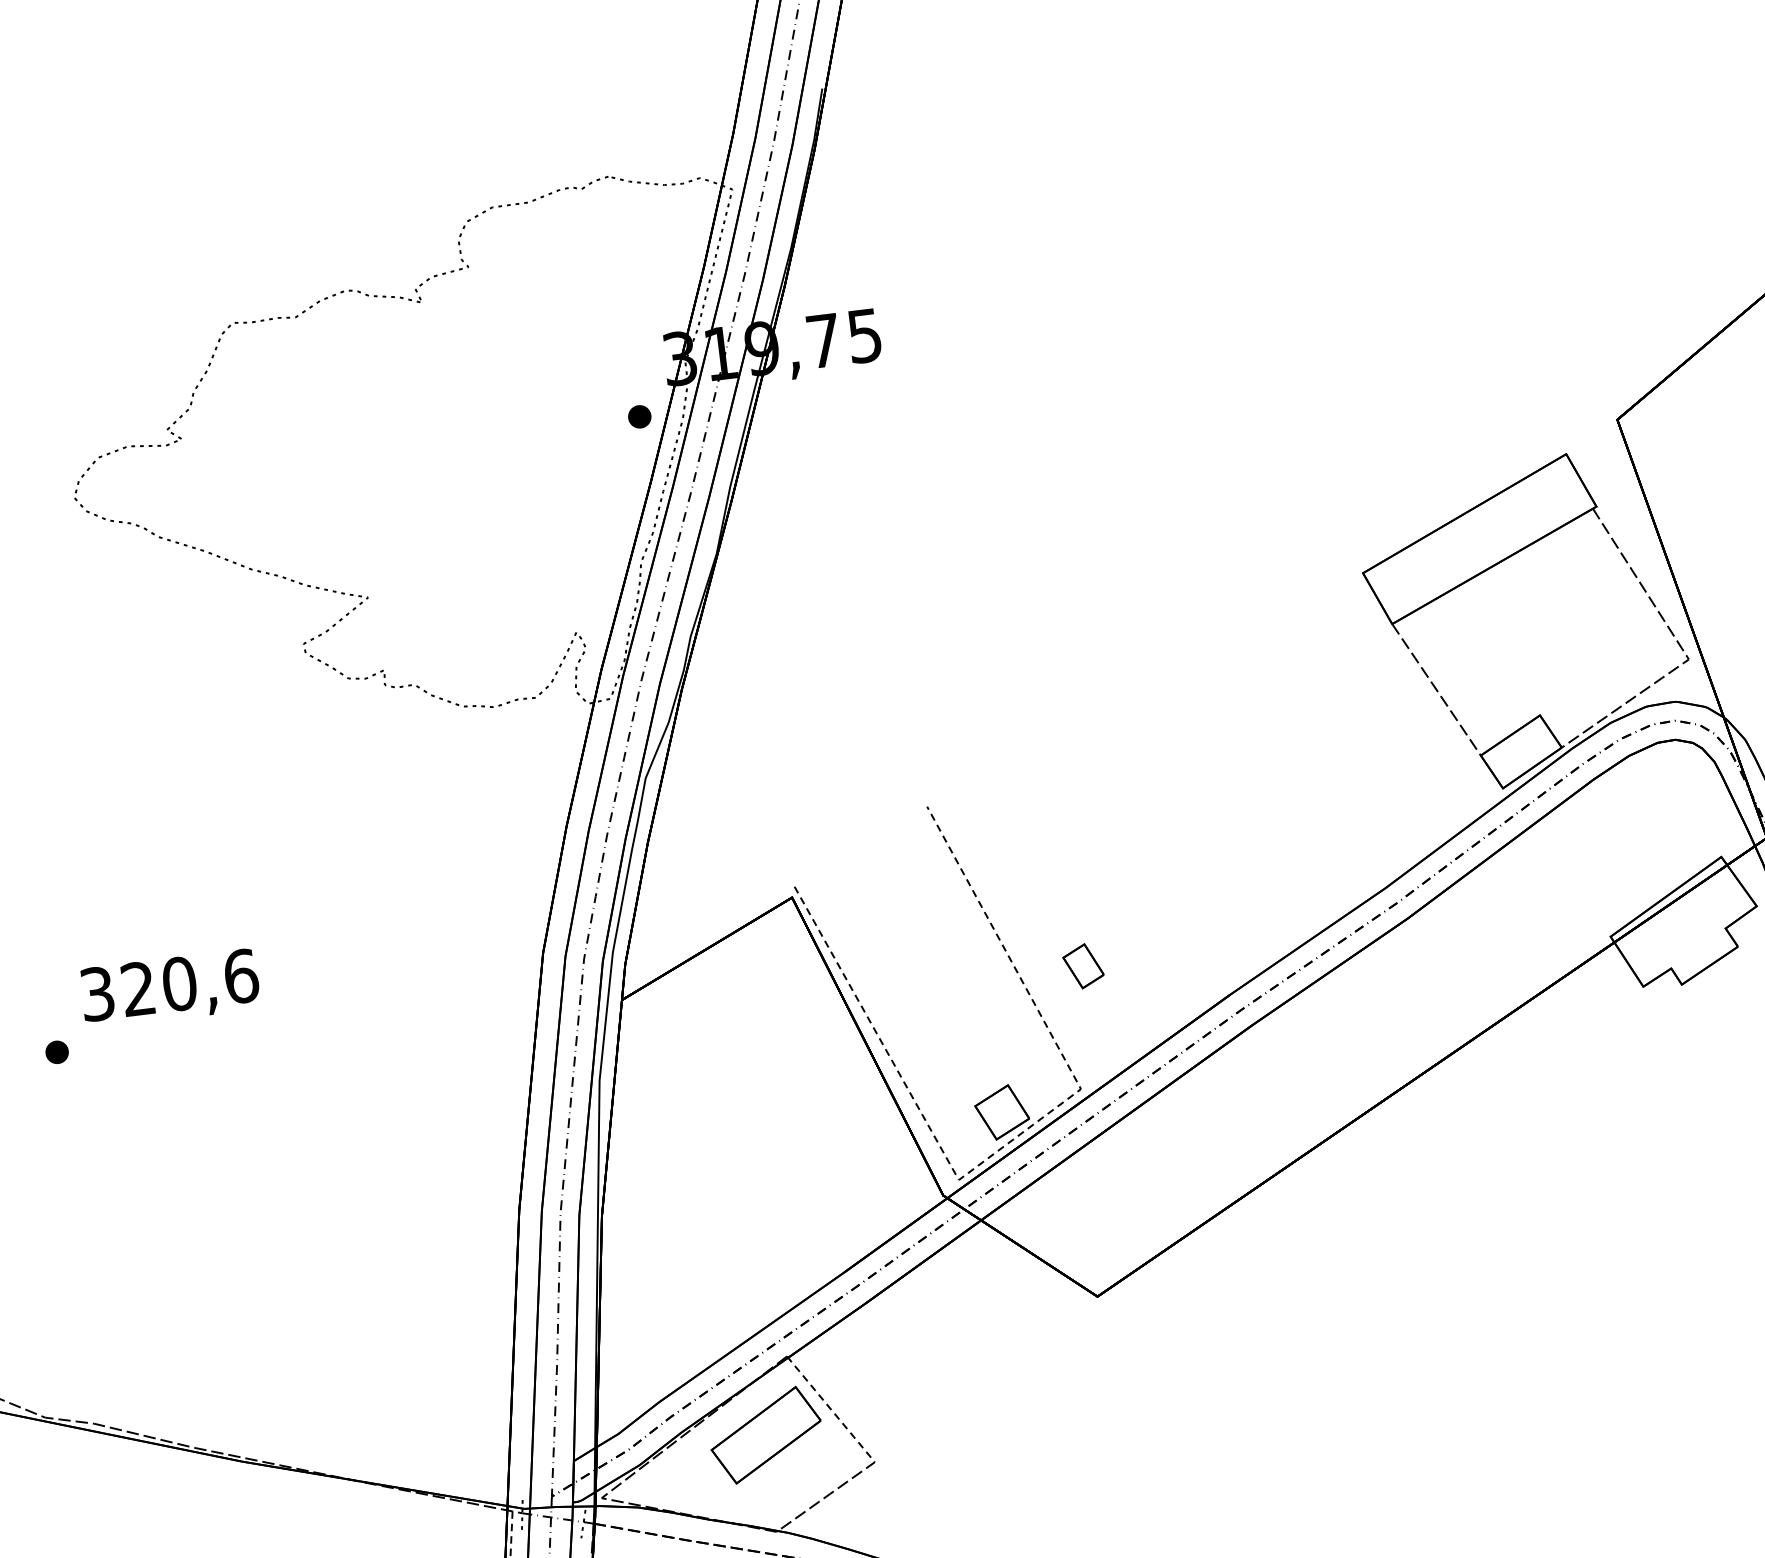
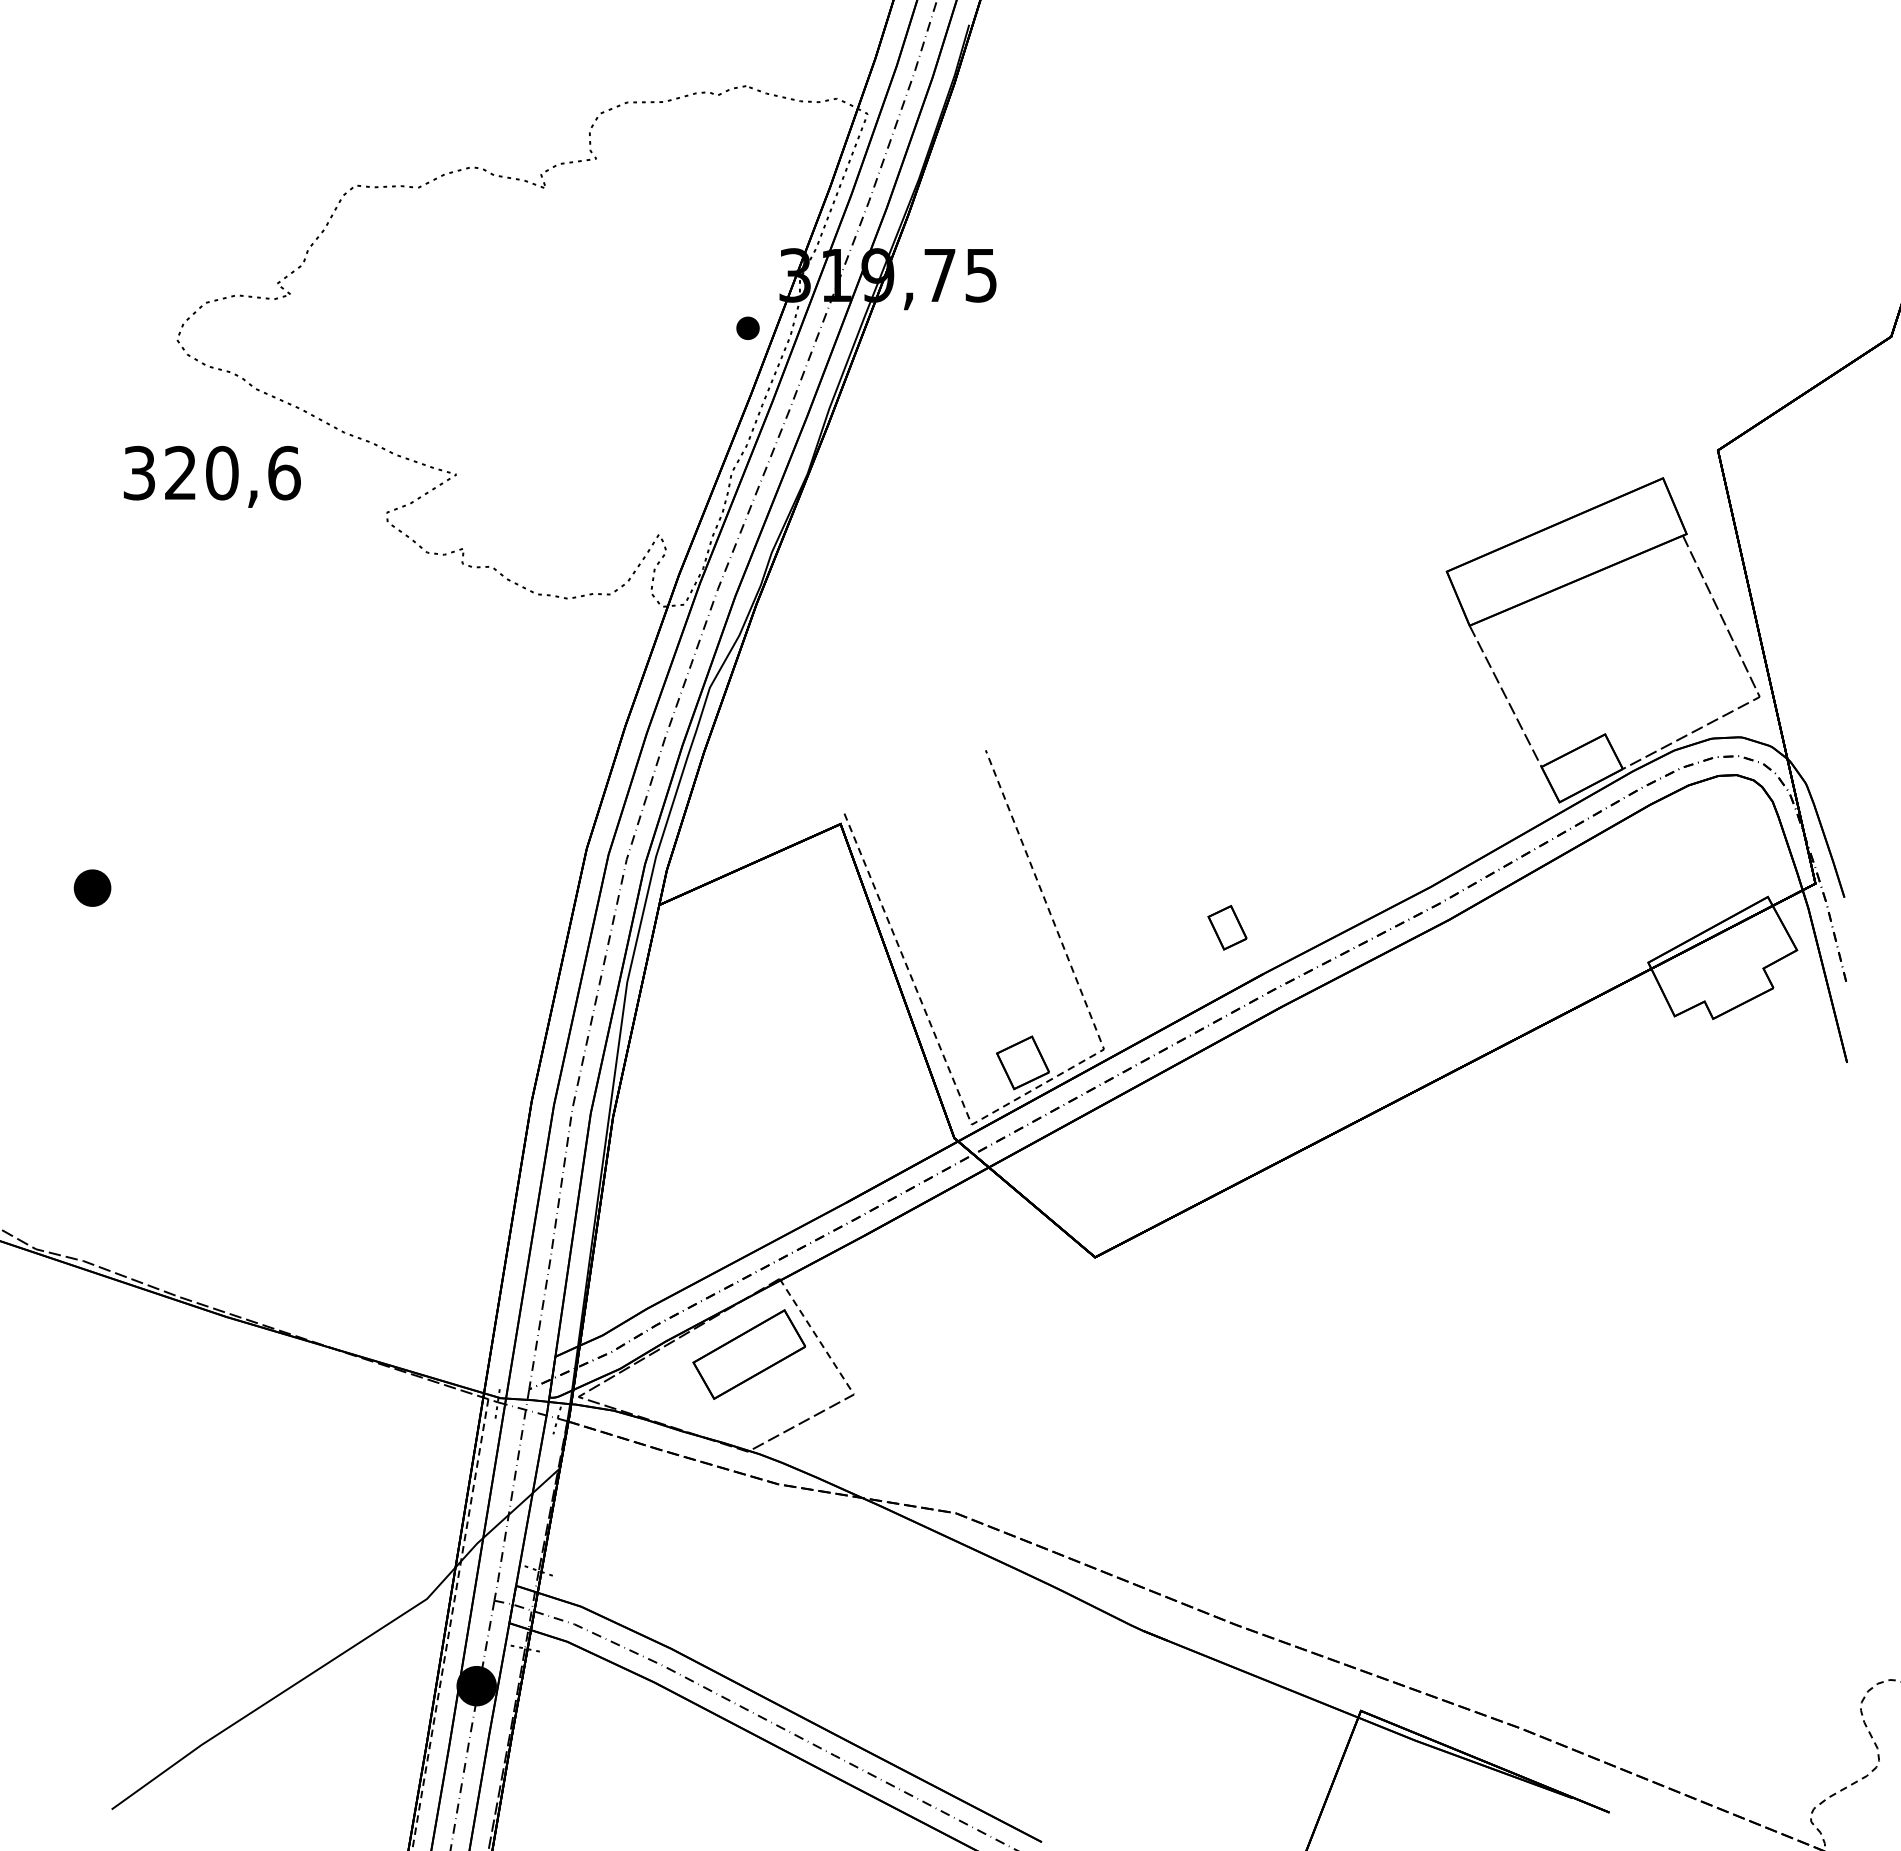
part: (1083, 966) -> (1227, 927), moved
text: (169, 988) -> (211, 476), moved
part: (56, 1051) -> (91, 887), size x1.6

